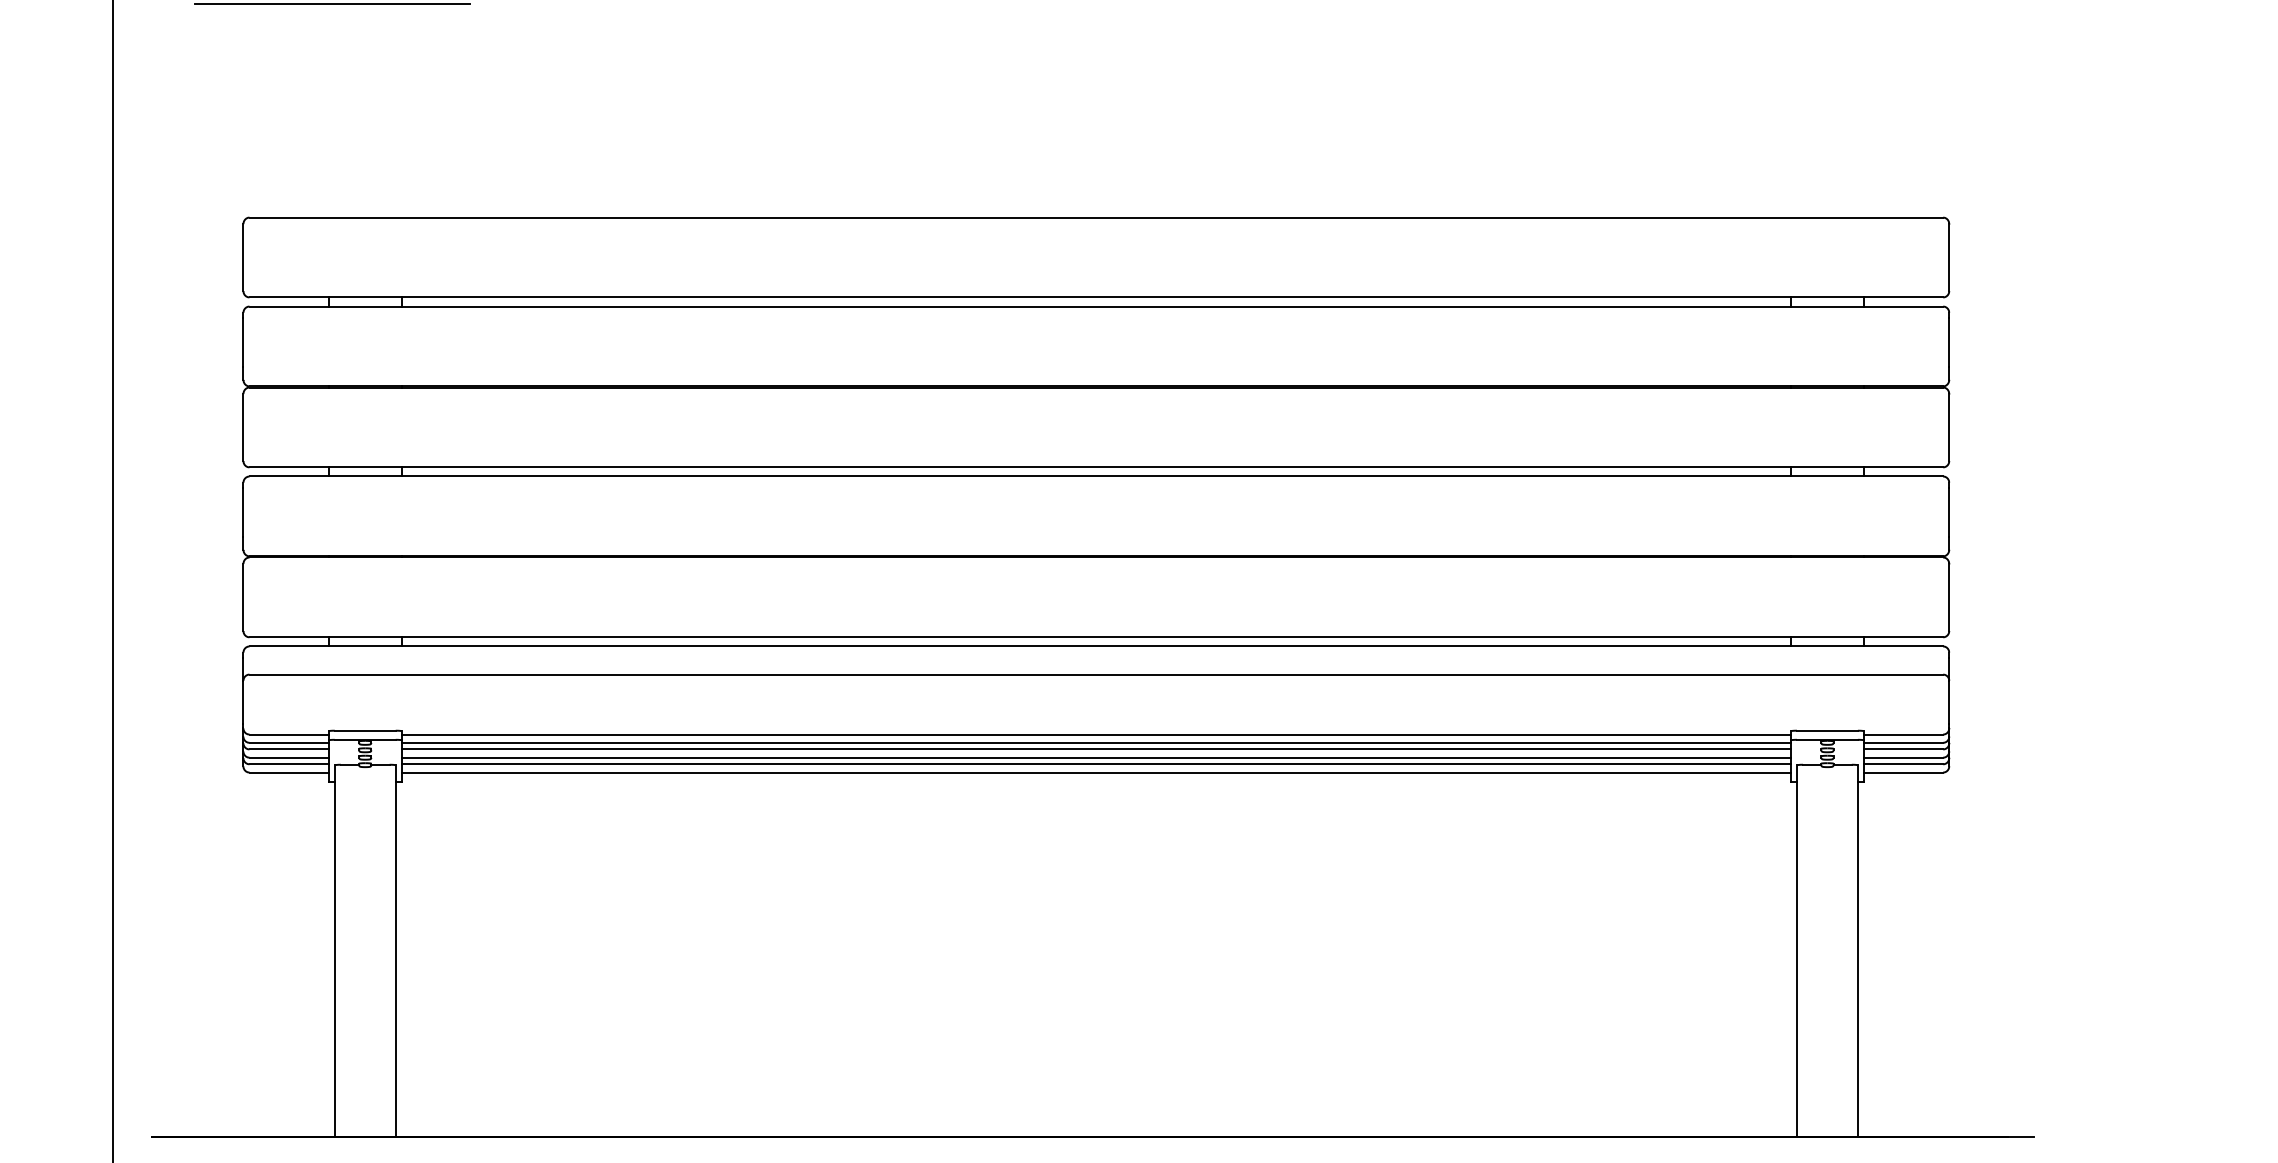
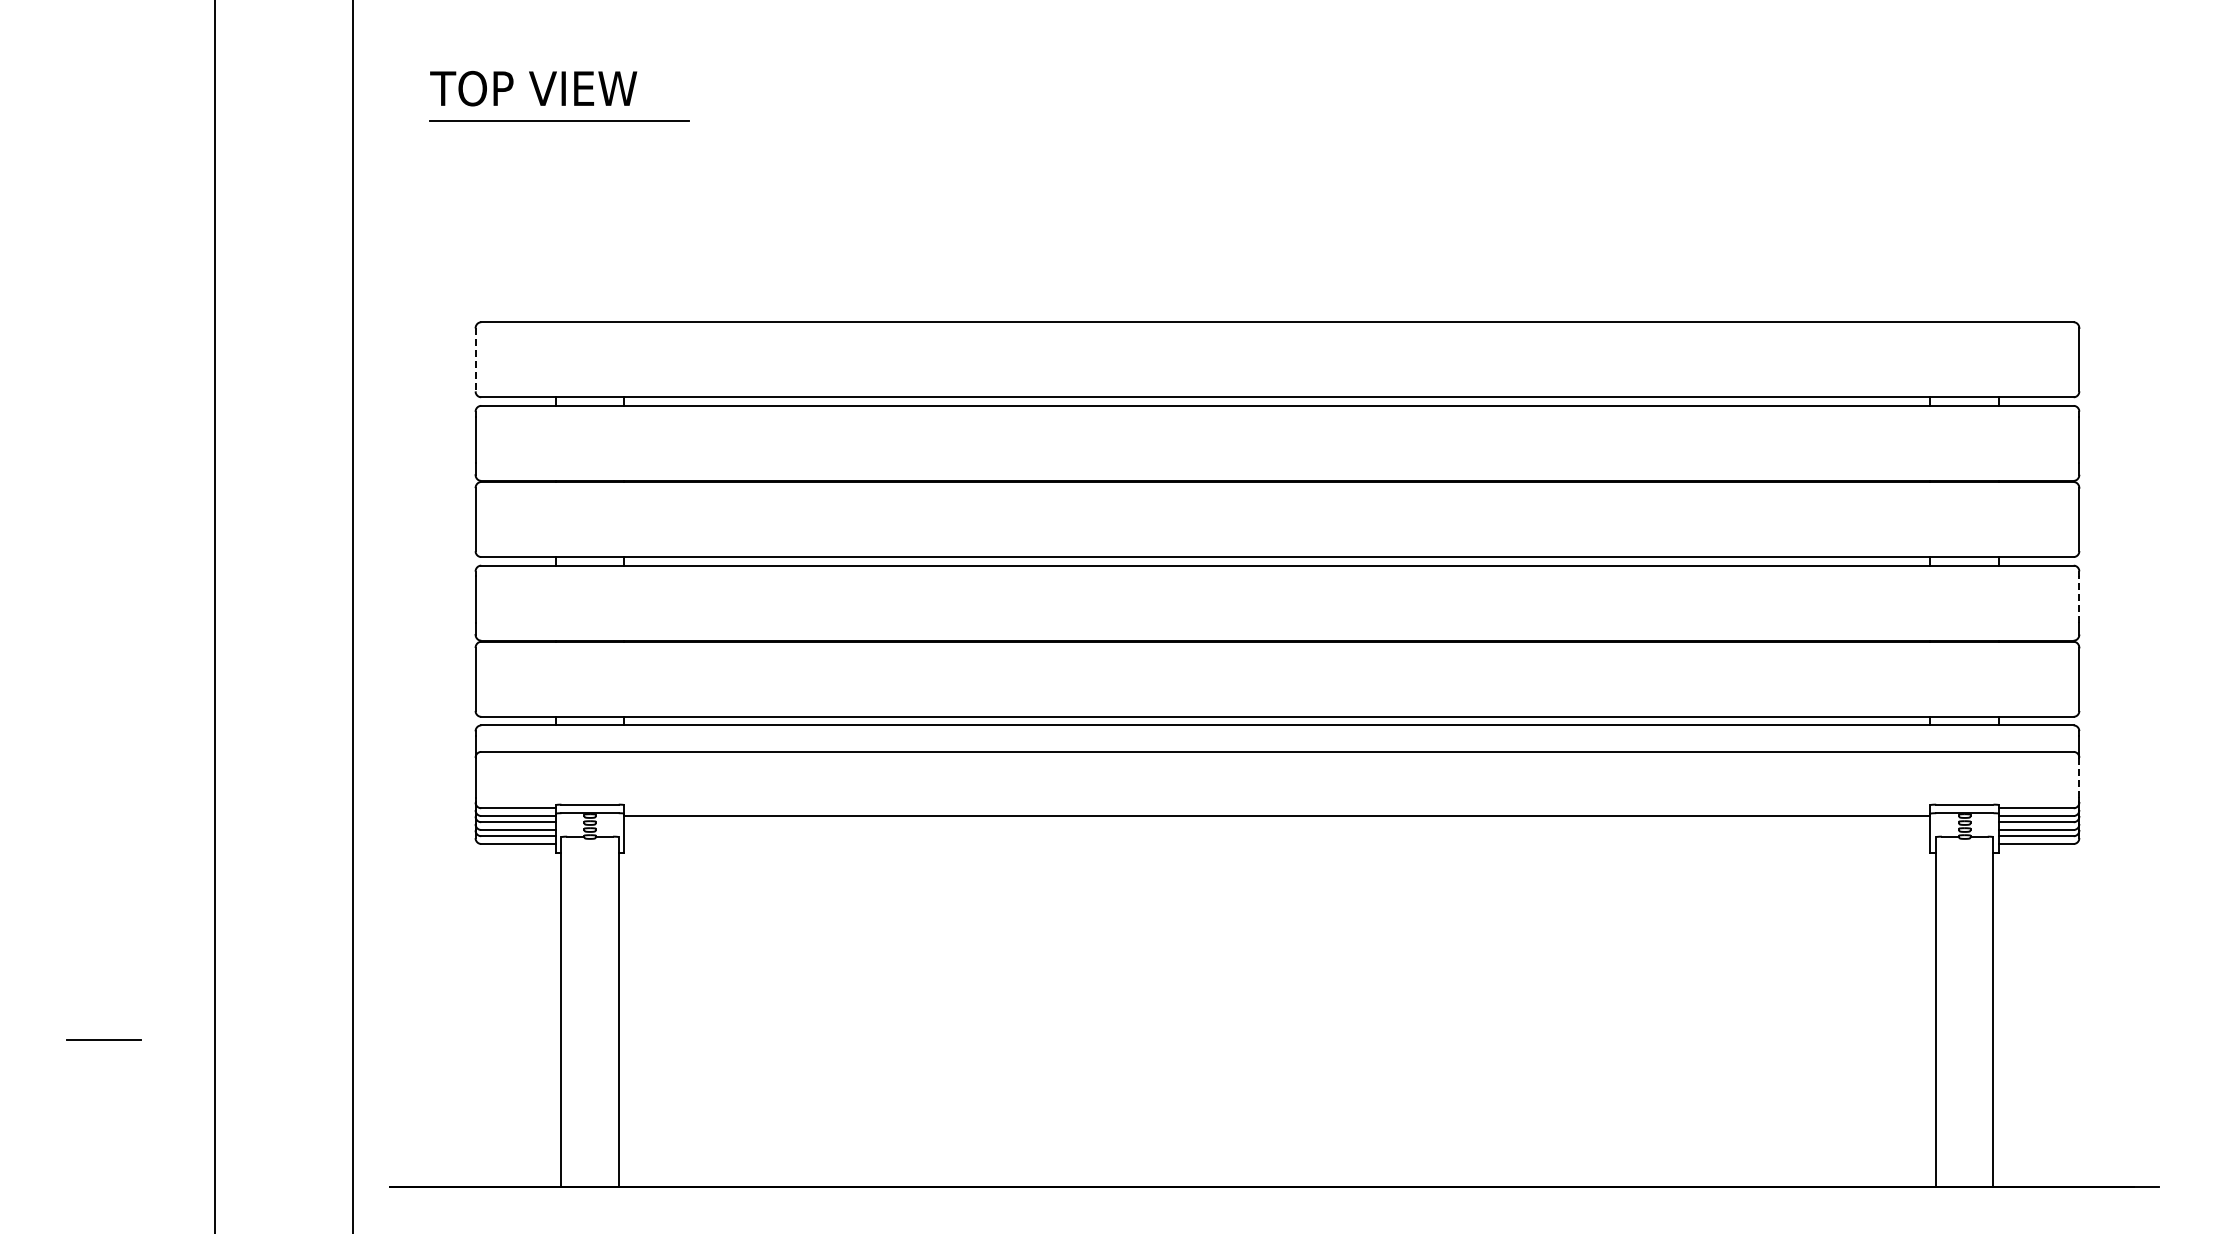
line: (243, 258) -> (475, 360), solid -> dashed
line: (1949, 512) -> (2079, 599), solid -> dashed
line: (1949, 701) -> (2079, 777), solid -> dashed
line: (1096, 734) -> (1277, 808), removed
line: (1096, 749) -> (1277, 822), removed
line: (1096, 758) -> (1277, 830), removed
line: (1096, 764) -> (1277, 836), removed
line: (1096, 773) -> (1277, 844), removed

